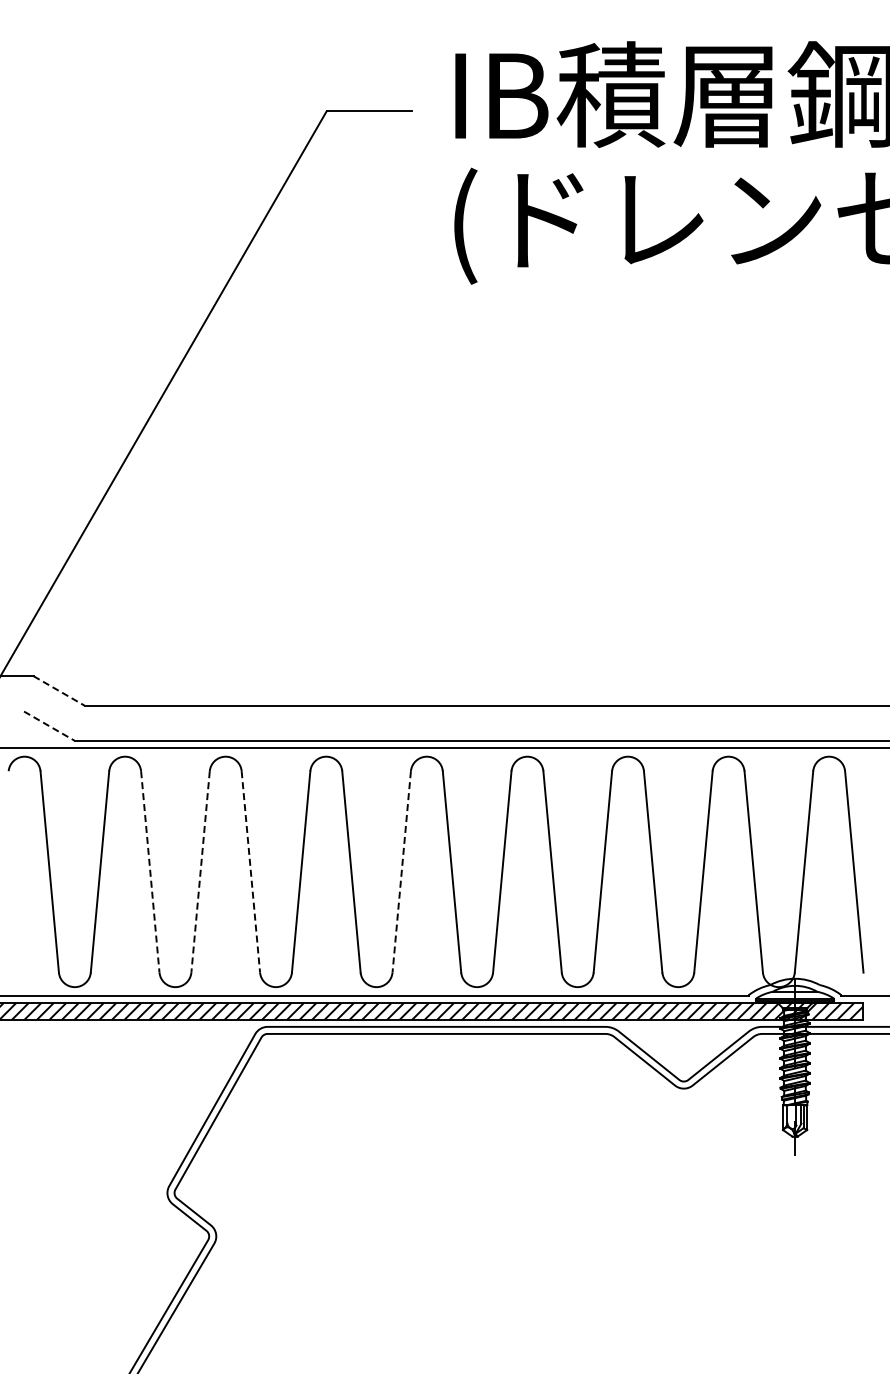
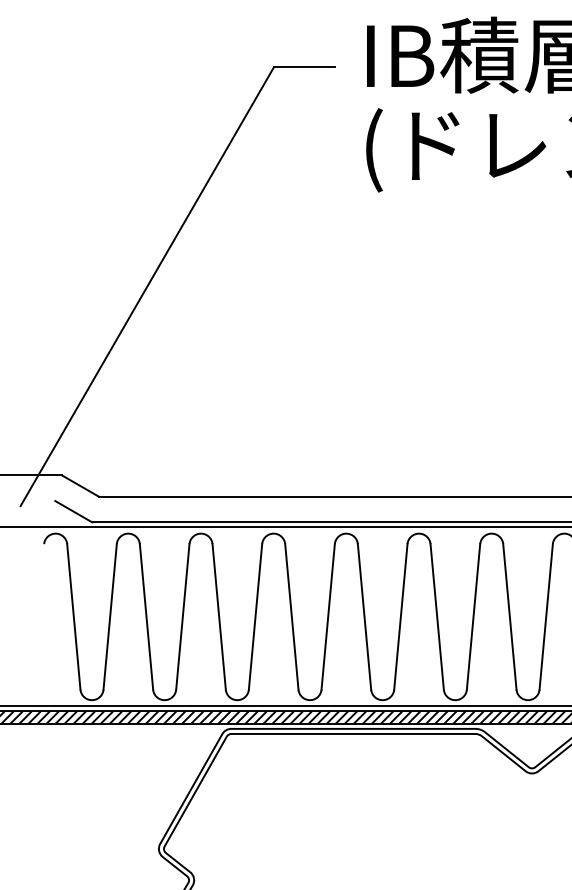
line: (59, 691) -> (80, 486), dashed -> solid
line: (50, 726) -> (74, 511), dashed -> solid
line: (150, 872) -> (146, 617), dashed -> solid
line: (200, 872) -> (182, 617), dashed -> solid
line: (250, 872) -> (218, 617), dashed -> solid
line: (401, 872) -> (328, 617), dashed -> solid

